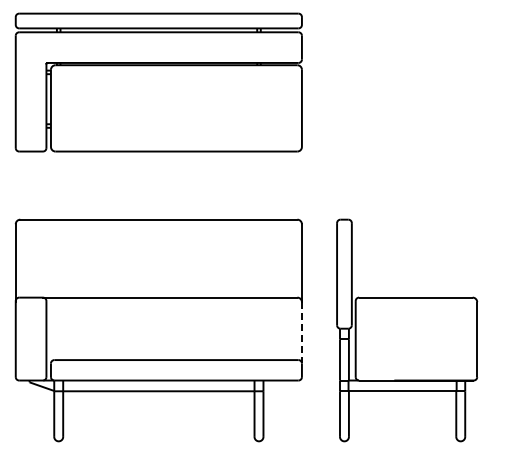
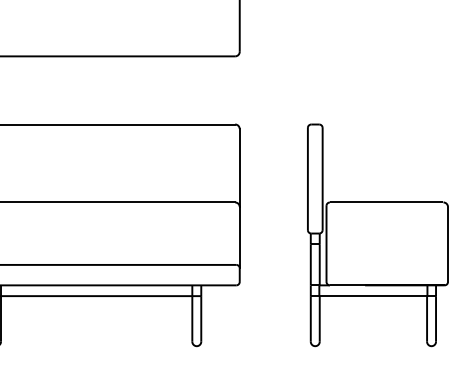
part: (407, 330) -> (378, 235), moved
line: (301, 332) -> (239, 237), dashed -> solid

